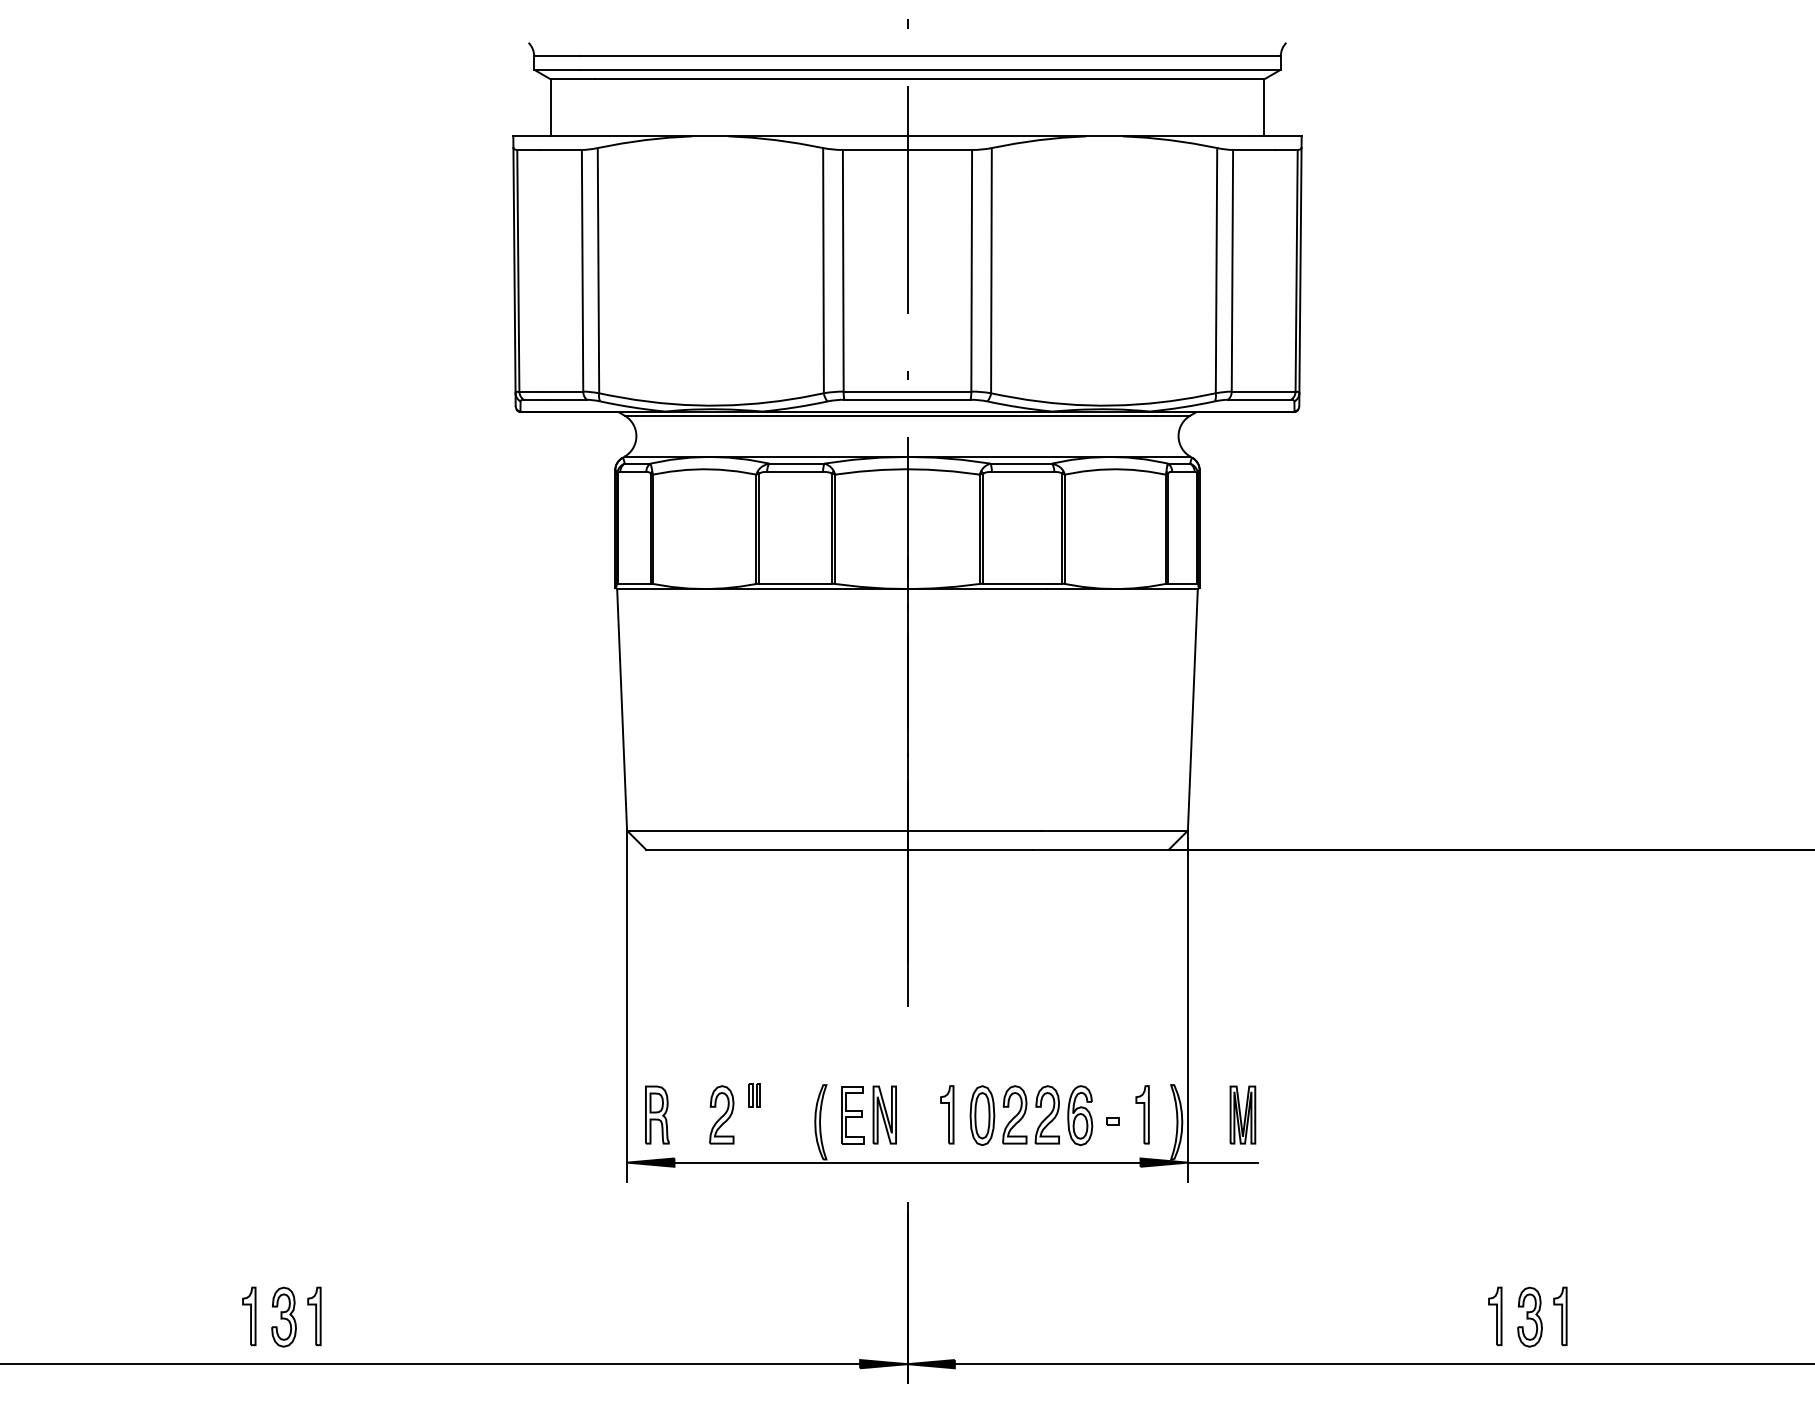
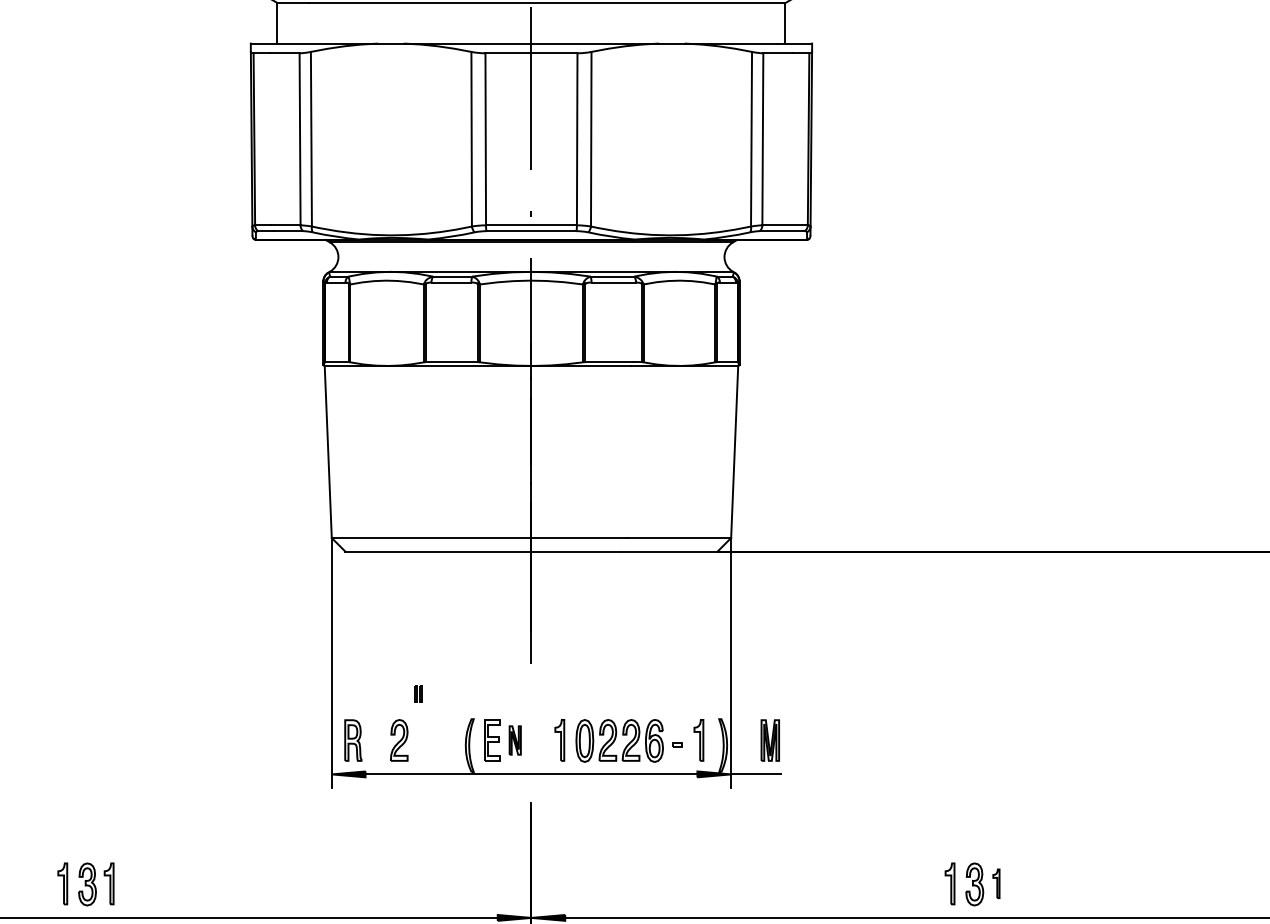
part: (754, 1095) -> (418, 693), moved
part: (884, 1114) -> (515, 740), size x0.7
part: (1560, 1315) -> (996, 883), size x0.7

